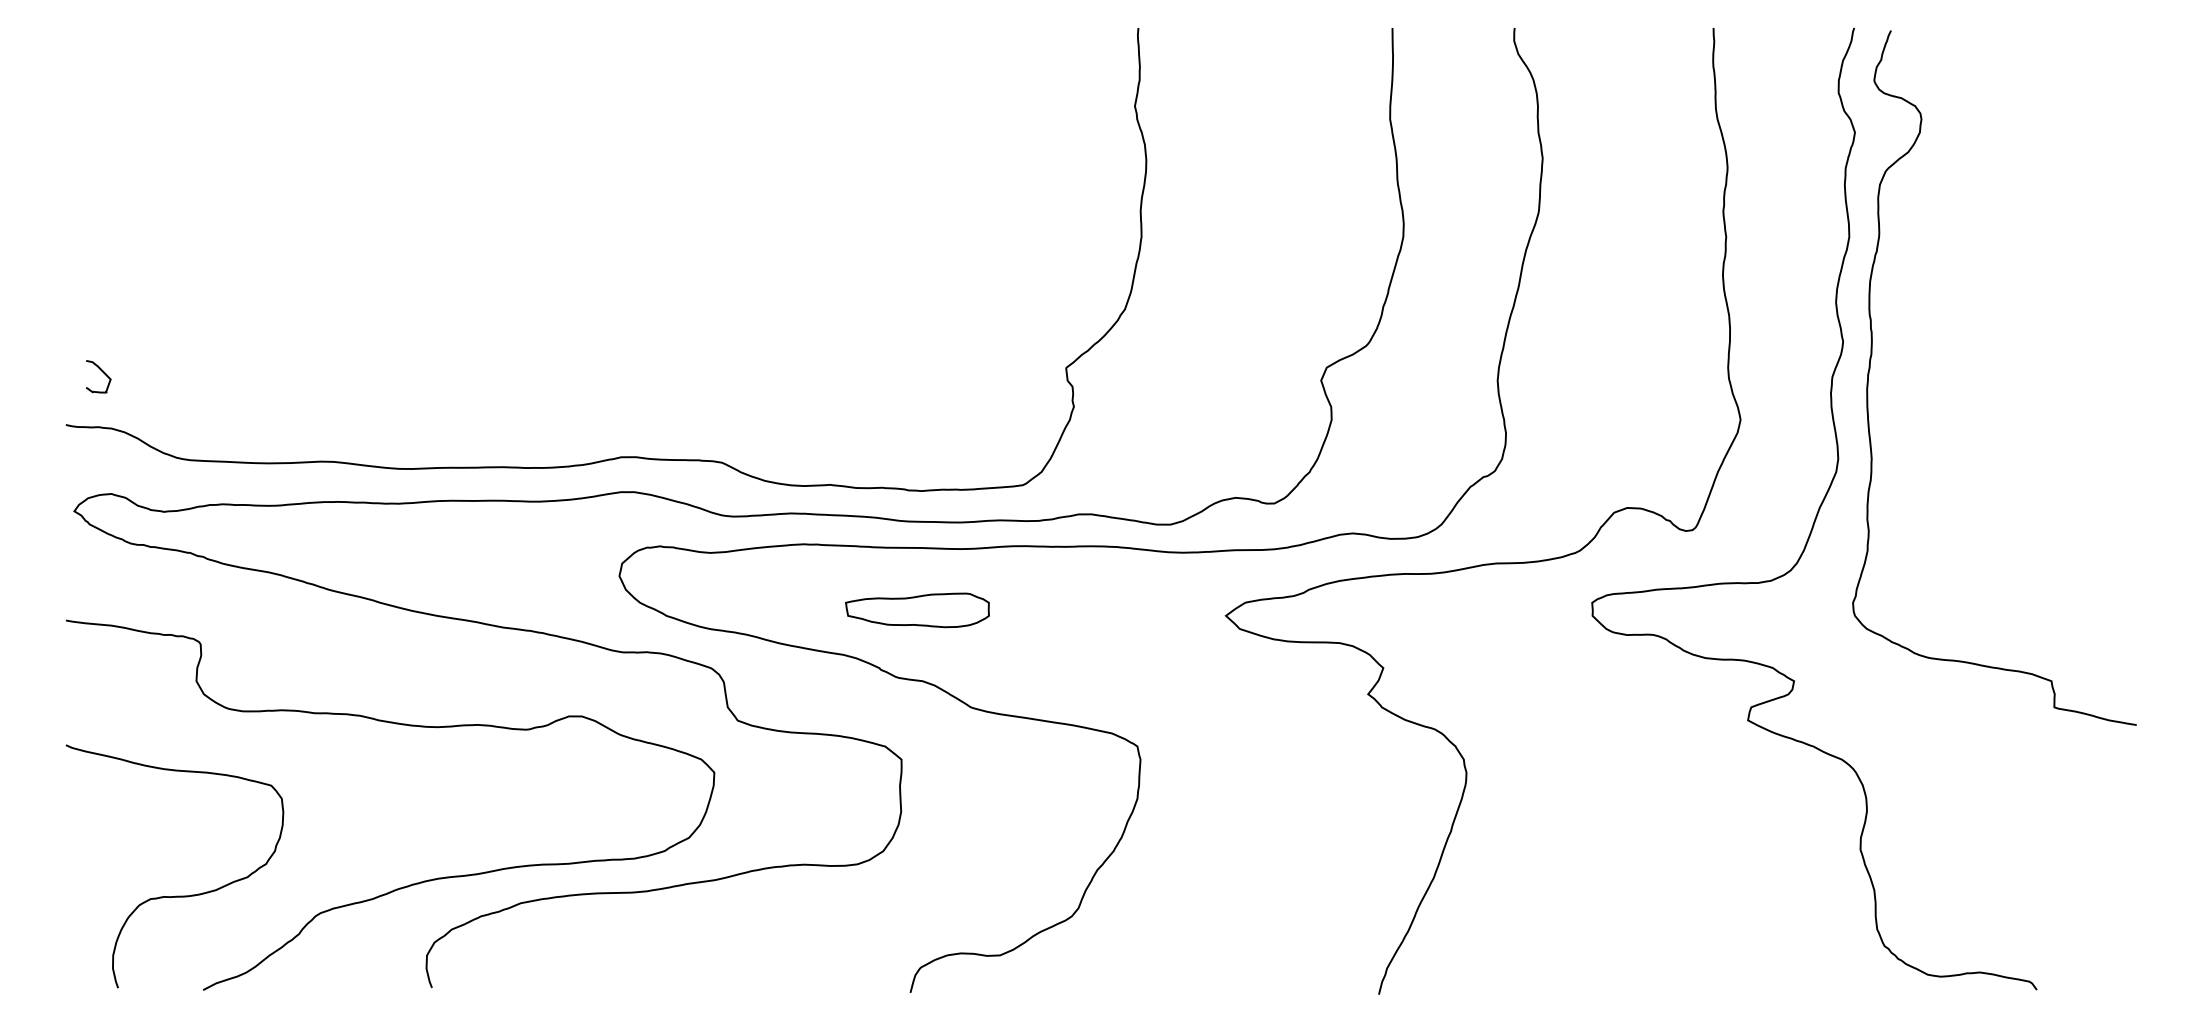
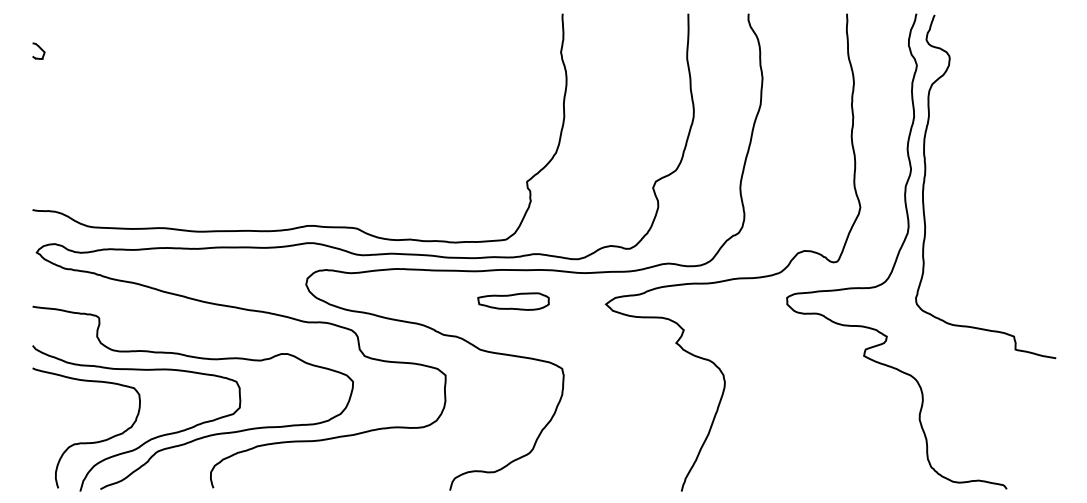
curve: (100, 371) -> (39, 48), moved
part: (917, 610) -> (513, 301), moved
curve: (300, 889) -> (148, 439), added

